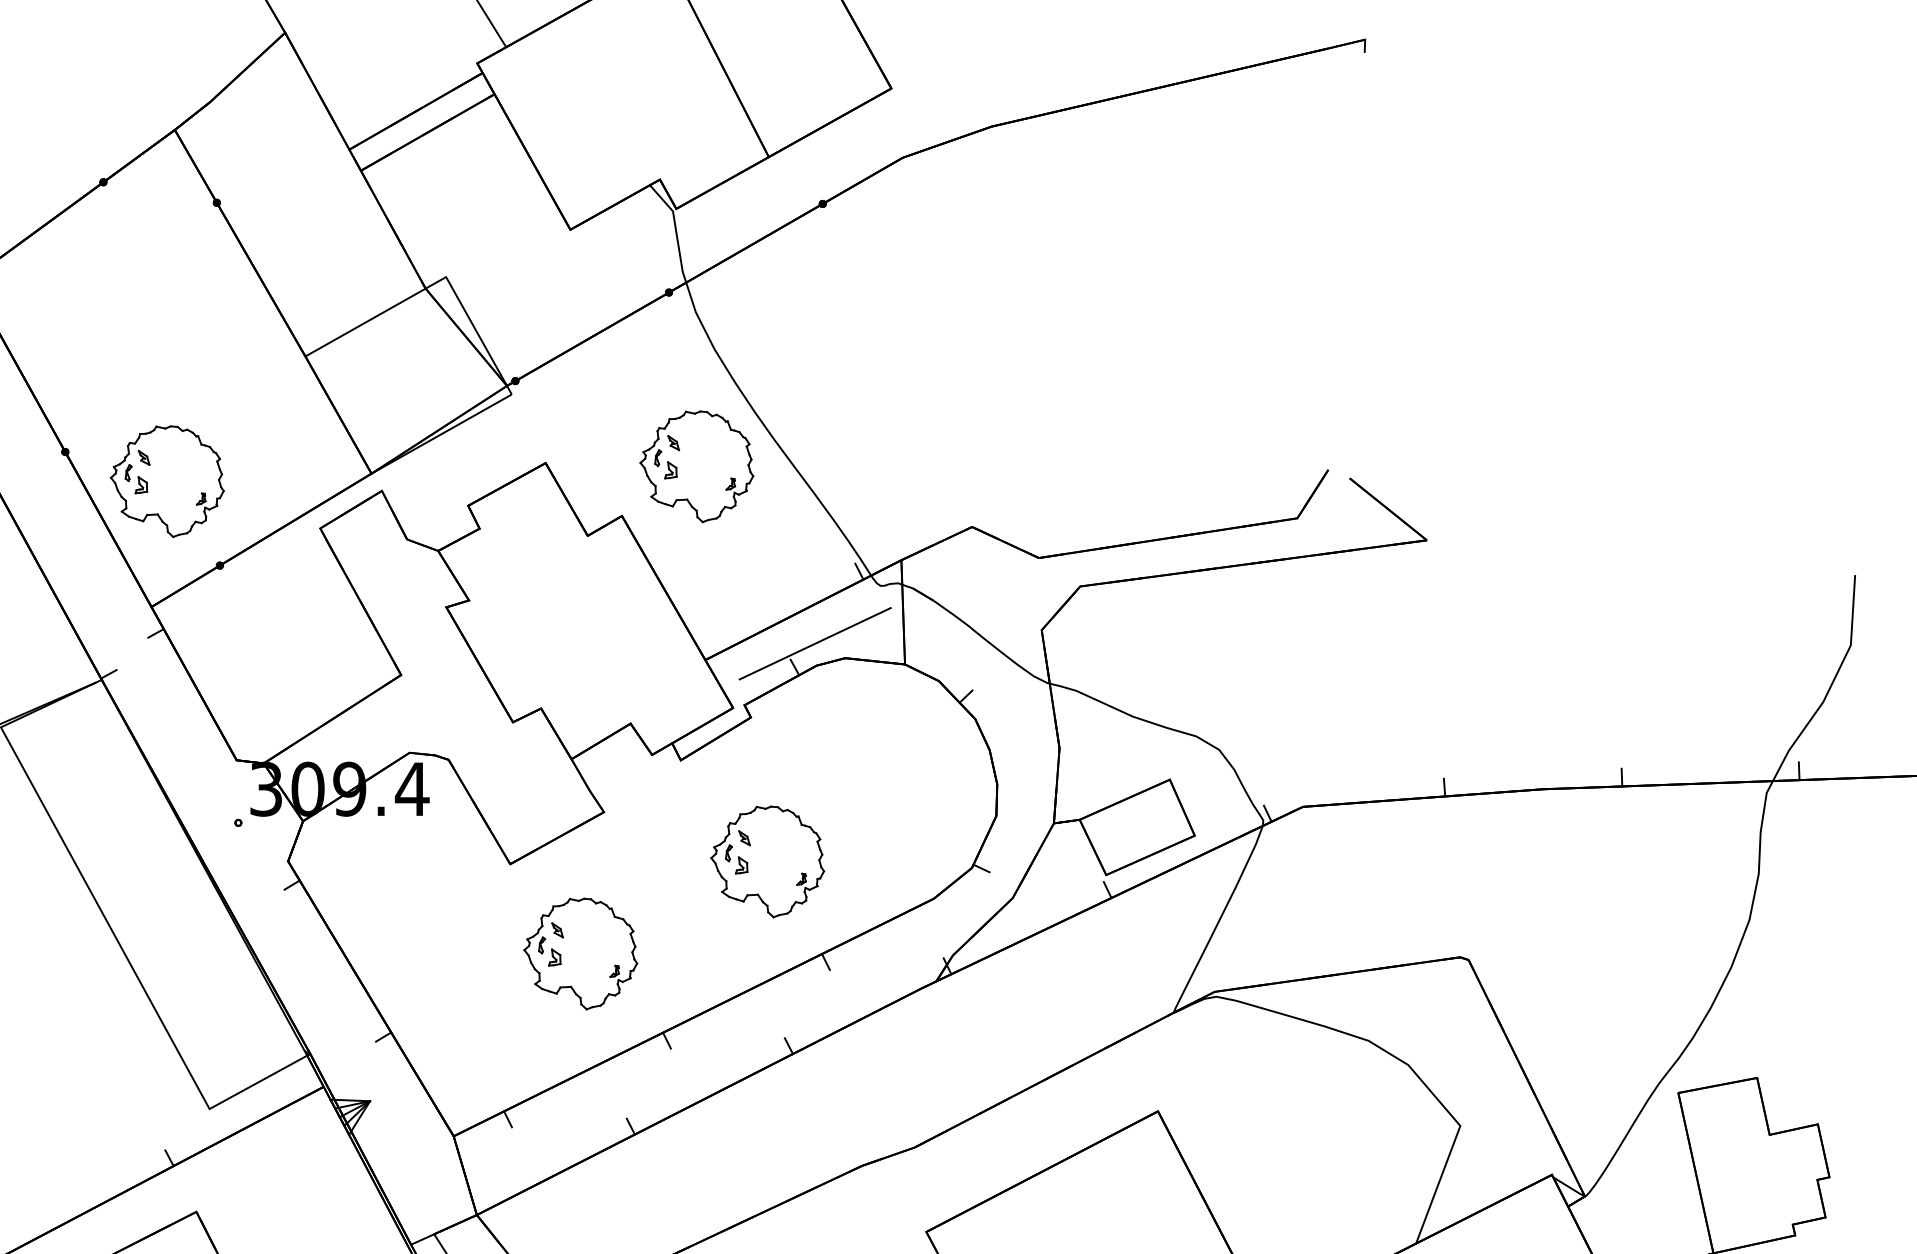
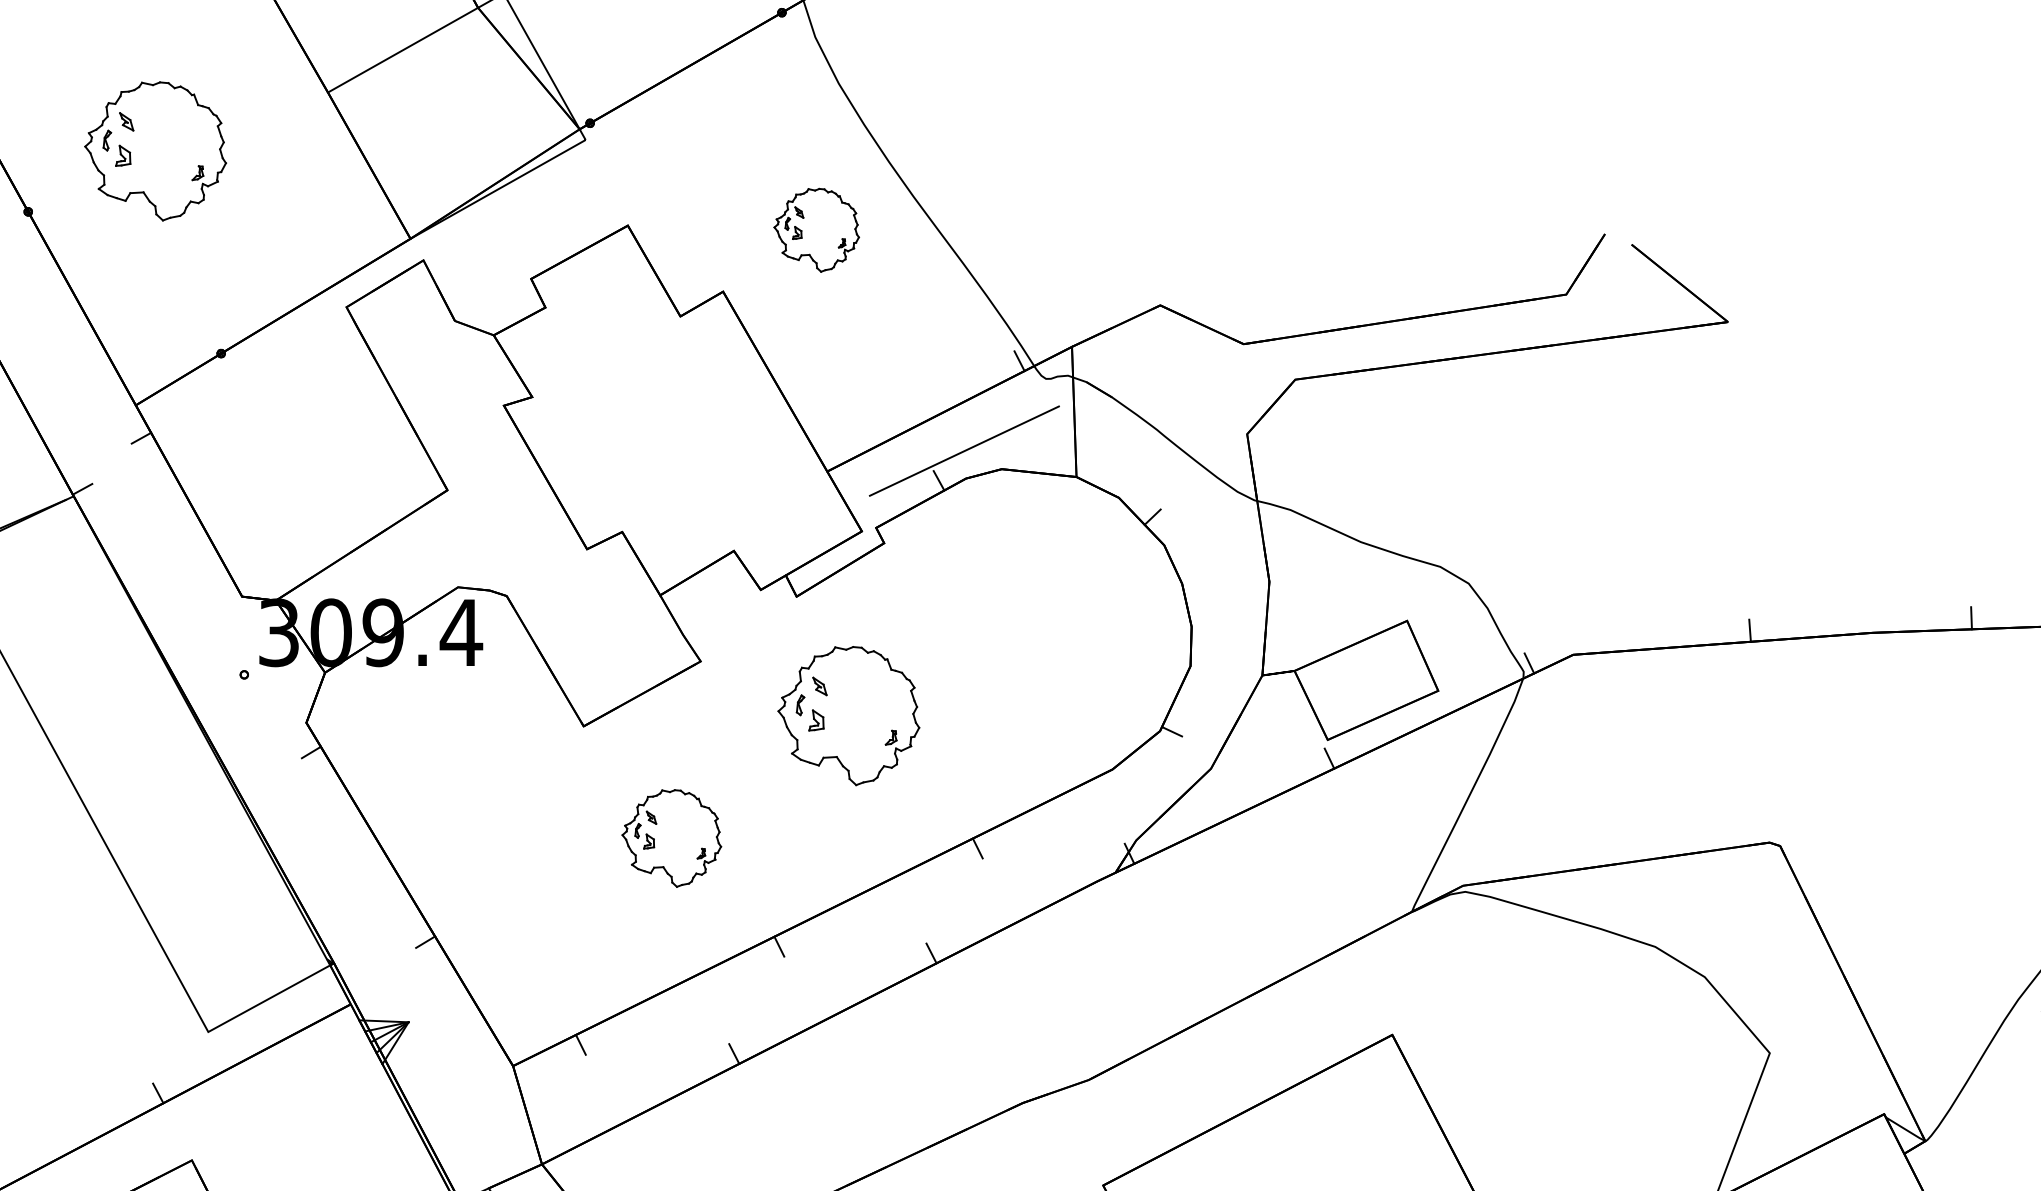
part: (696, 466) -> (816, 229), size x0.6
part: (166, 481) -> (154, 151), moved
part: (767, 861) -> (848, 715), moved
part: (580, 953) -> (671, 837), size x0.7

